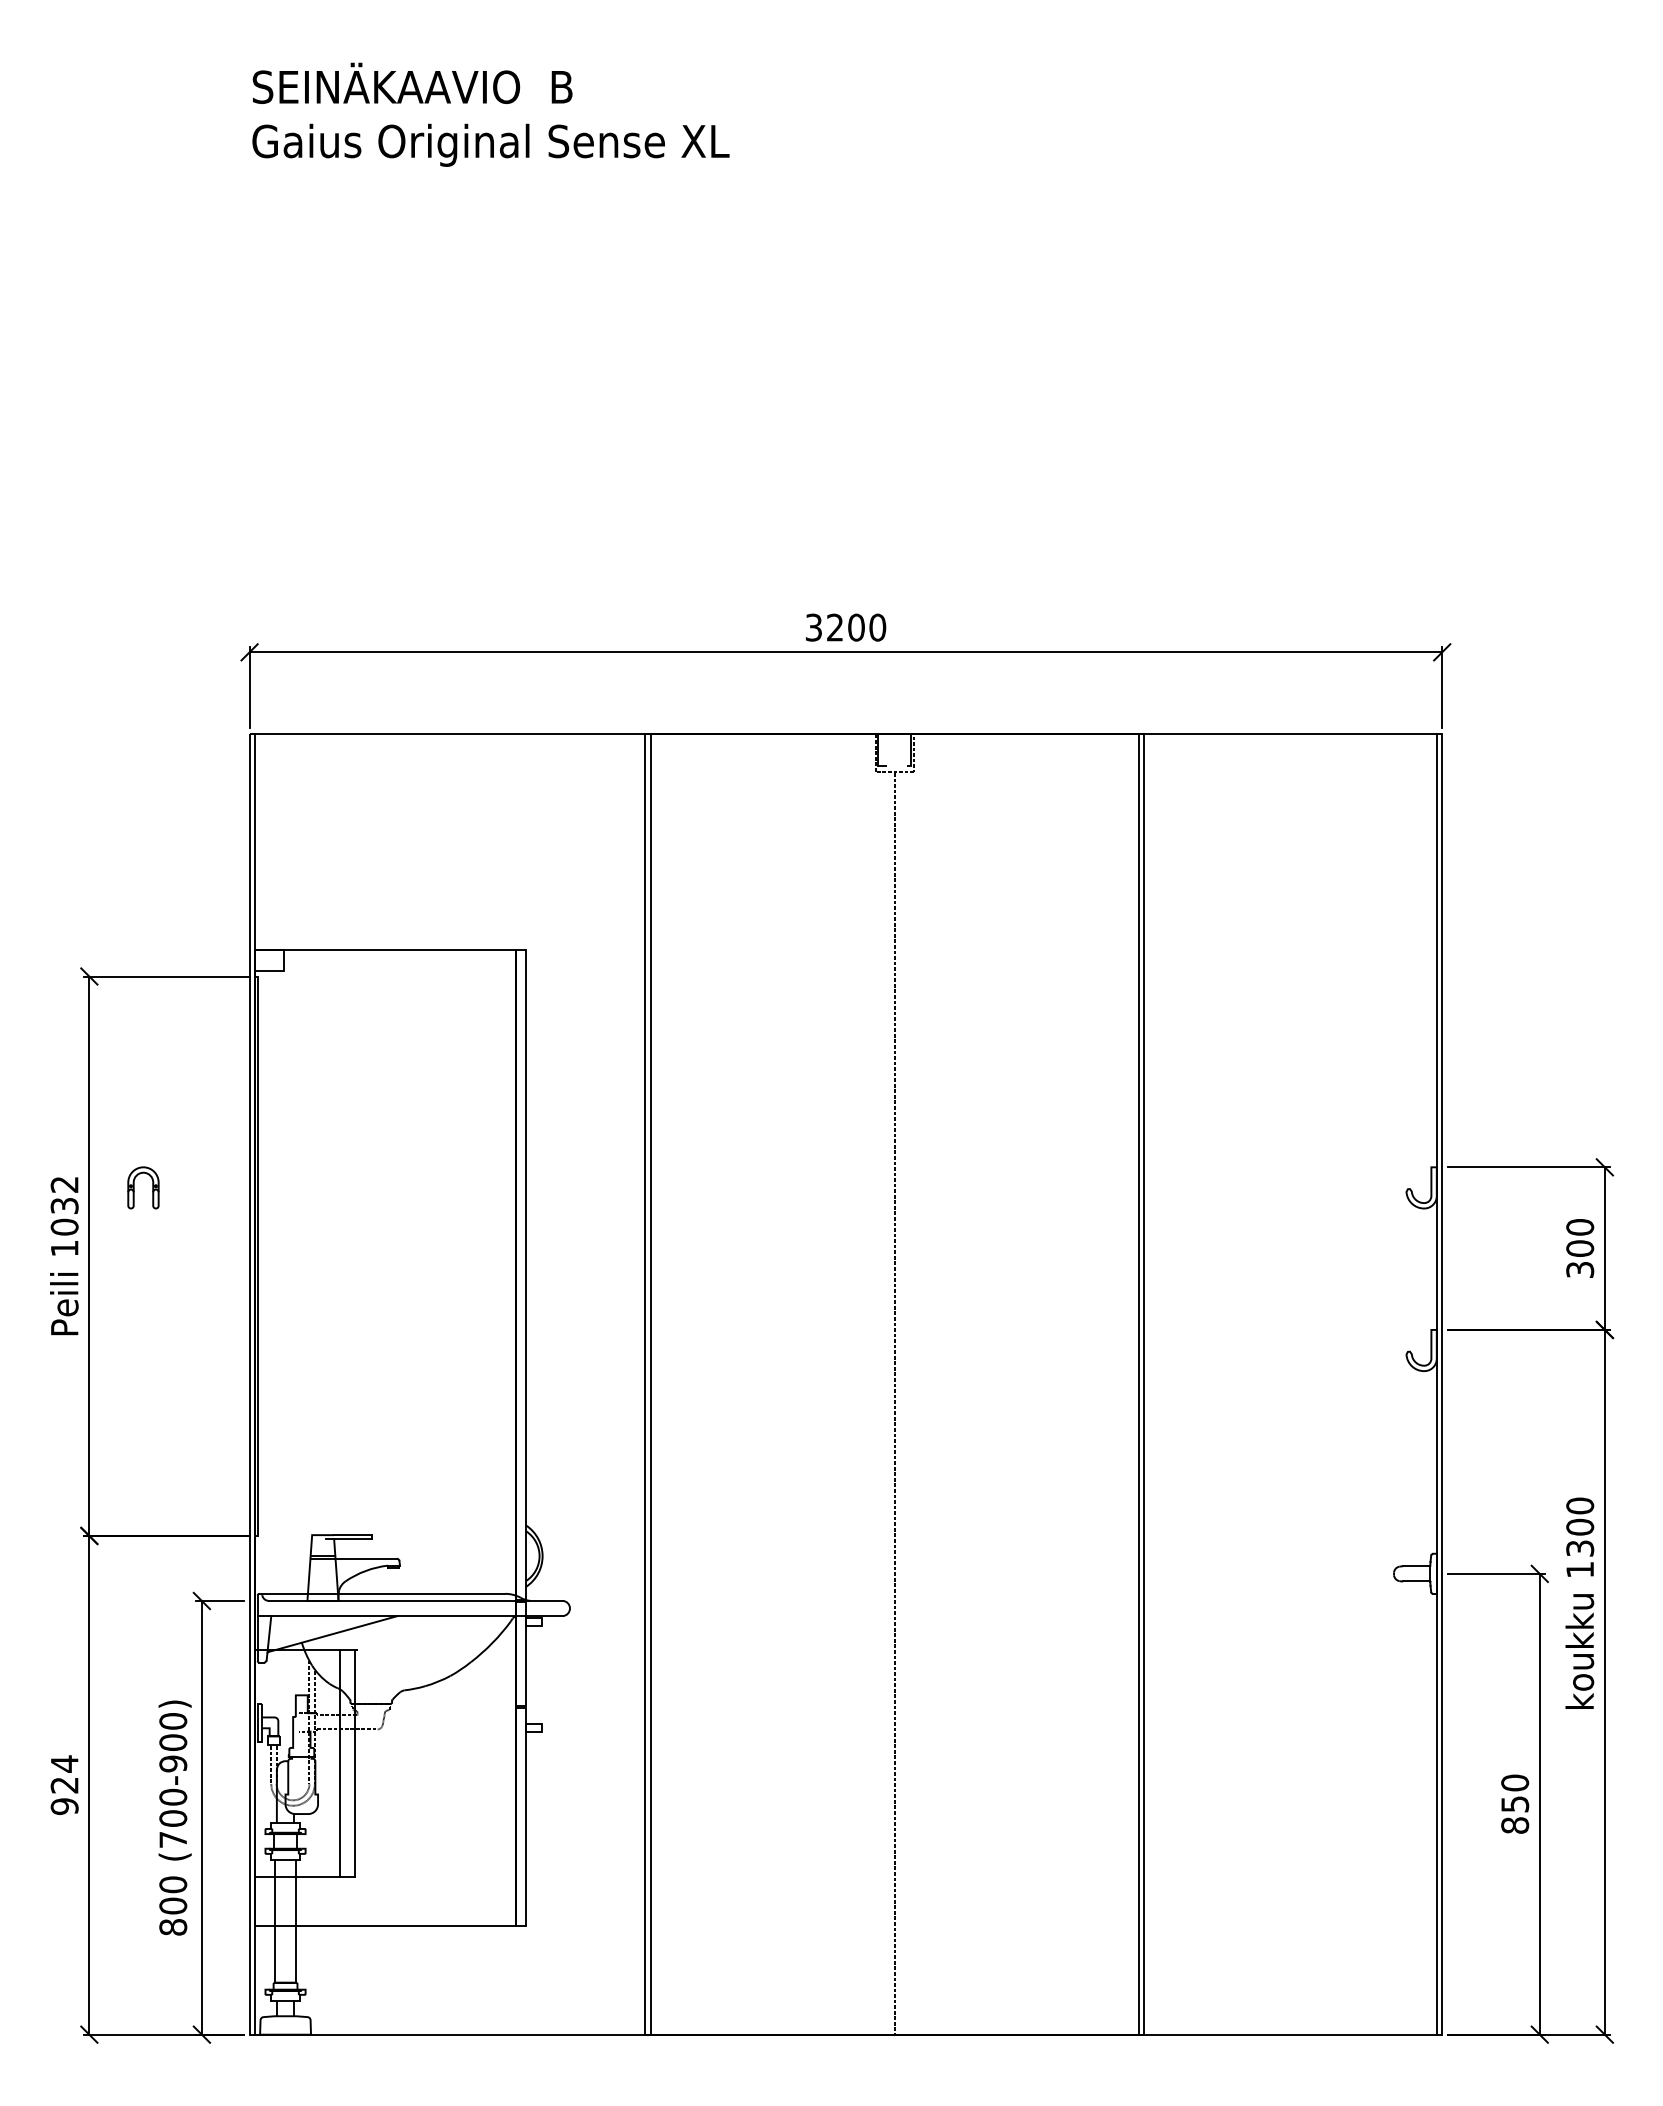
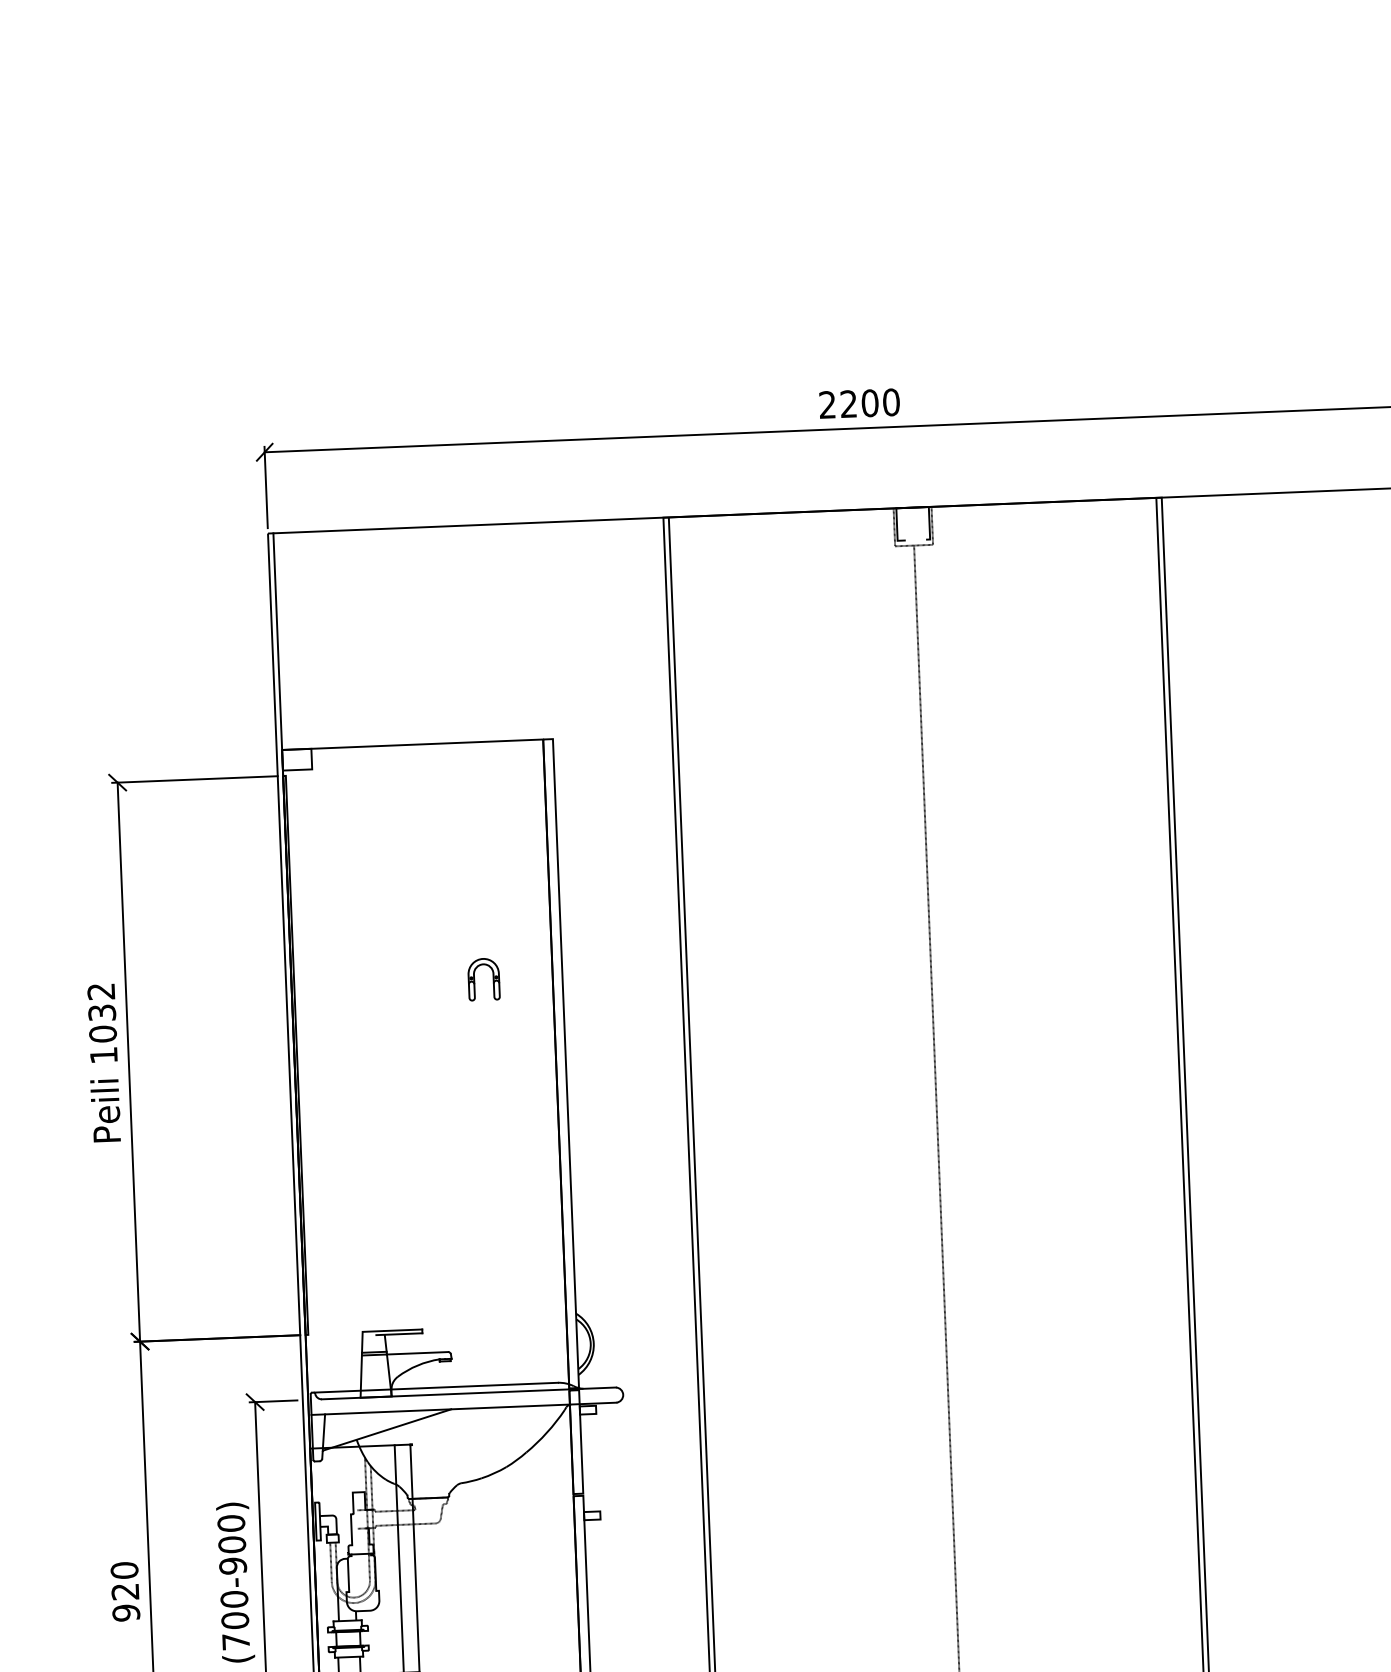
text: (813, 627) -> (827, 404), 3200 -> 2200
part: (134, 1187) -> (474, 979), moved
text: (64, 1763) -> (124, 1570), 924 -> 920

